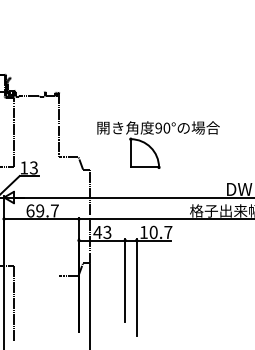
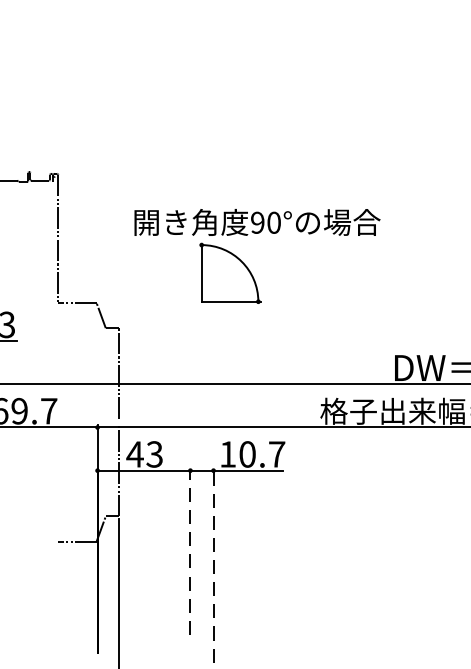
part: (153, 148) -> (247, 263), moved
line: (125, 280) -> (190, 550), solid -> dashed
line: (136, 287) -> (213, 565), solid -> dashed

